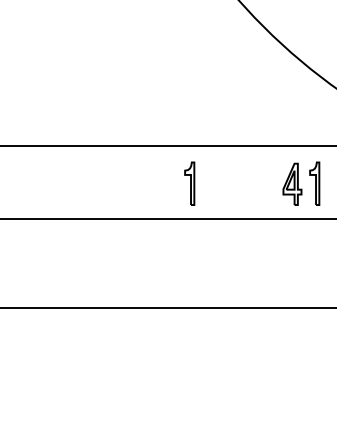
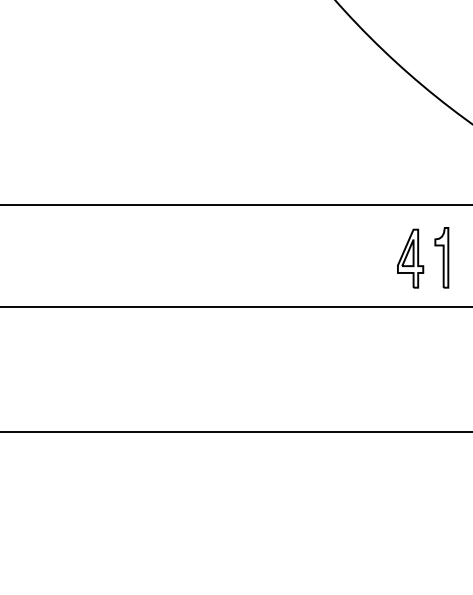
part: (189, 183) -> (265, 257), removed

